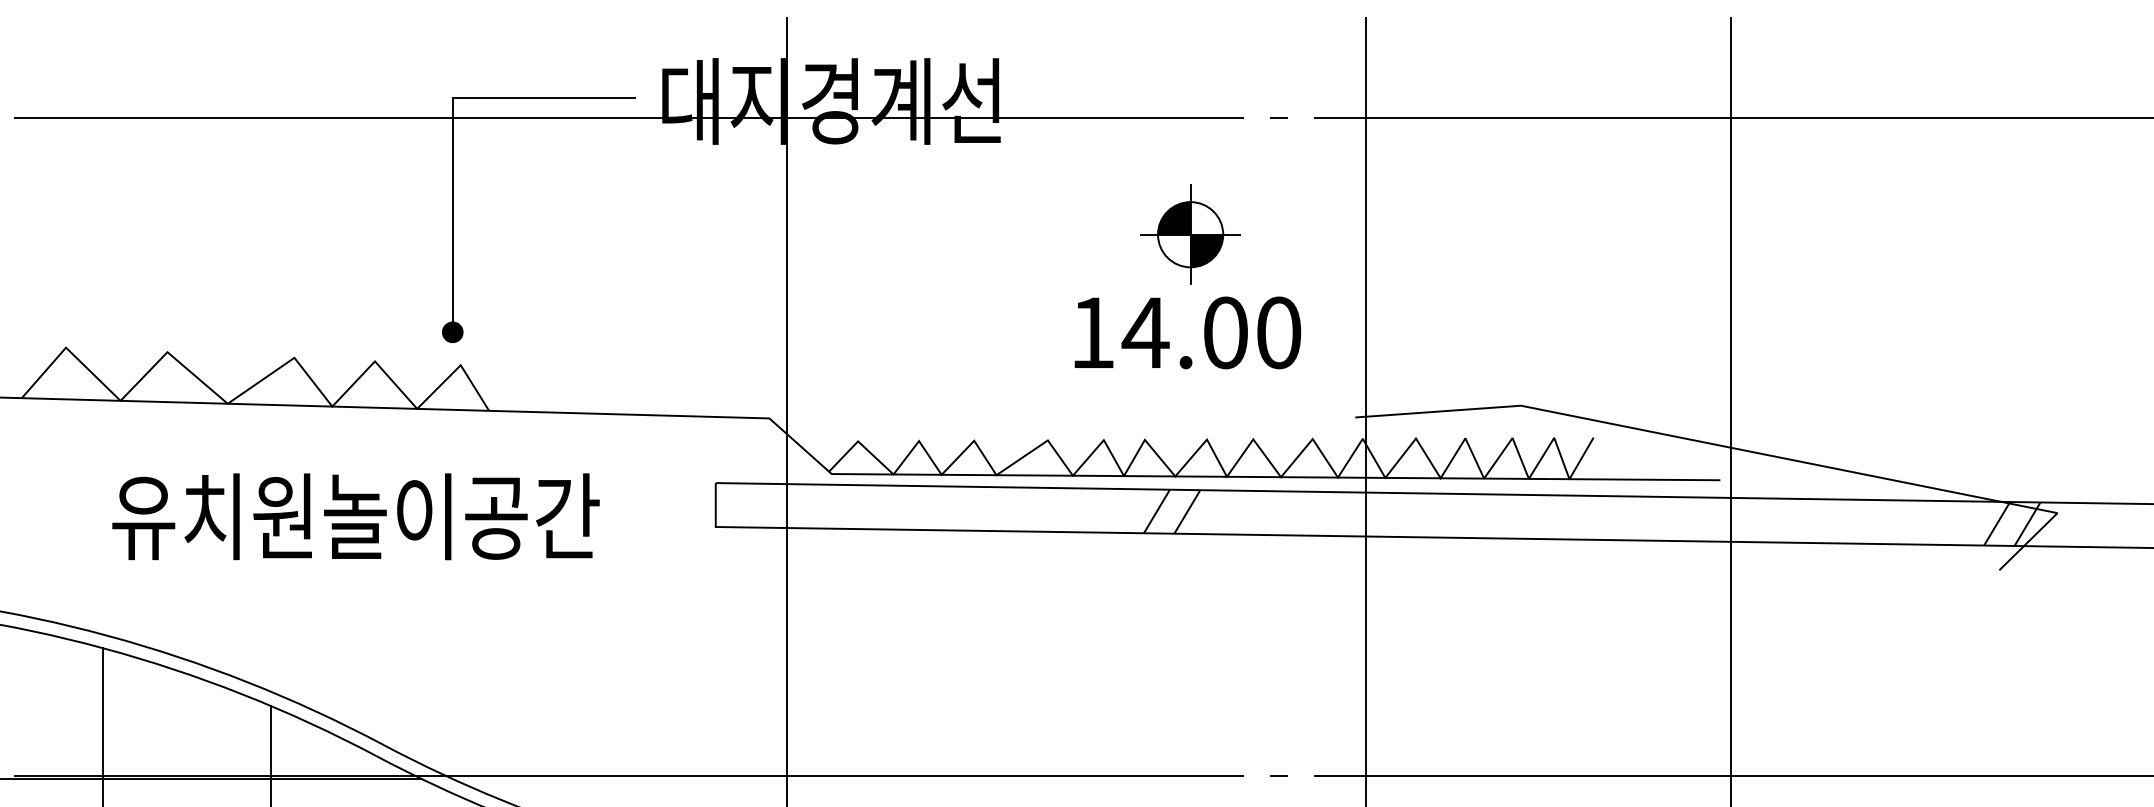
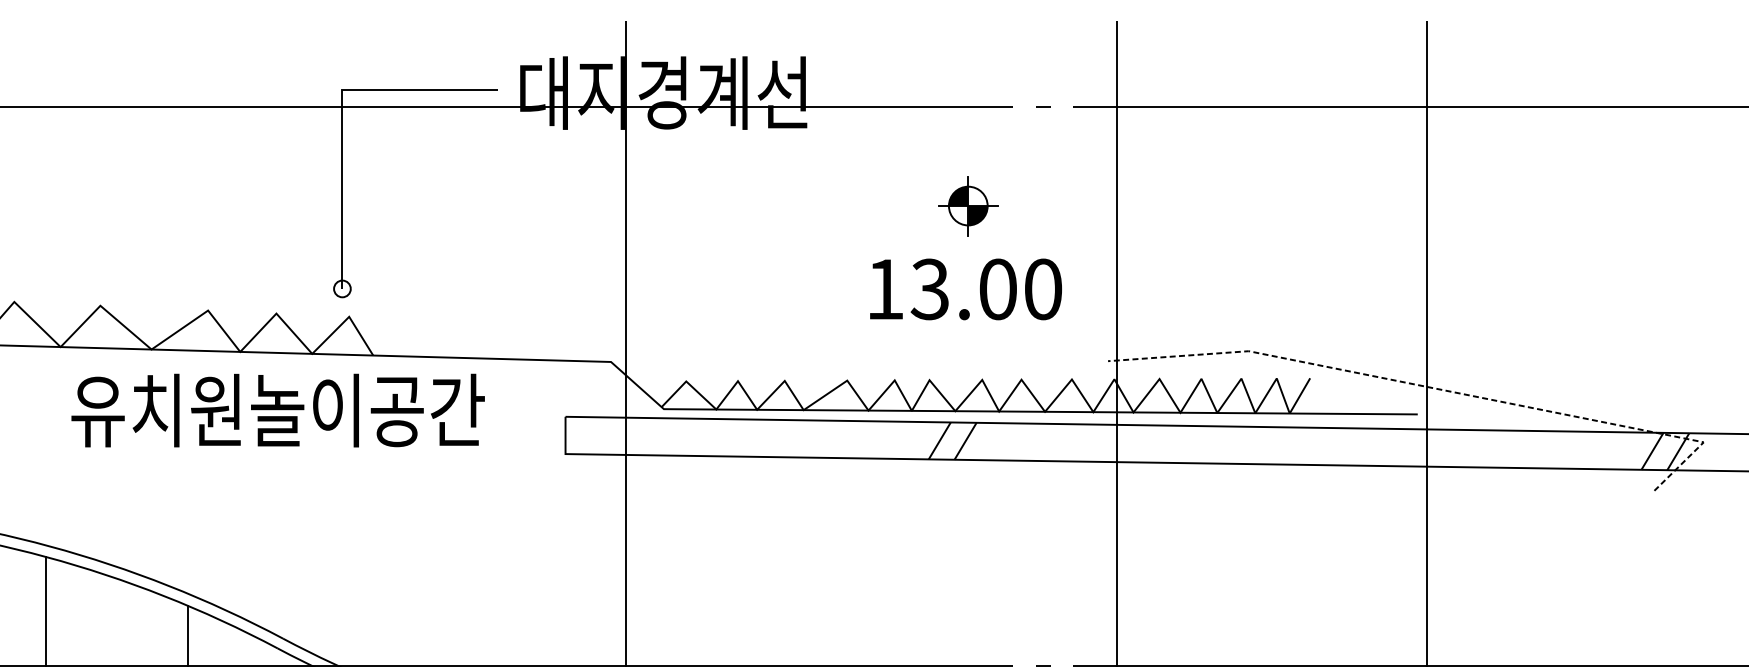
part: (1190, 234) -> (968, 205), size x0.7
fill: (452, 332) -> (342, 289), removed
text: (1145, 332) -> (930, 289), 14.00 -> 13.00
line: (1747, 451) -> (1440, 390), solid -> dashed
text: (355, 516) -> (277, 410), moved

